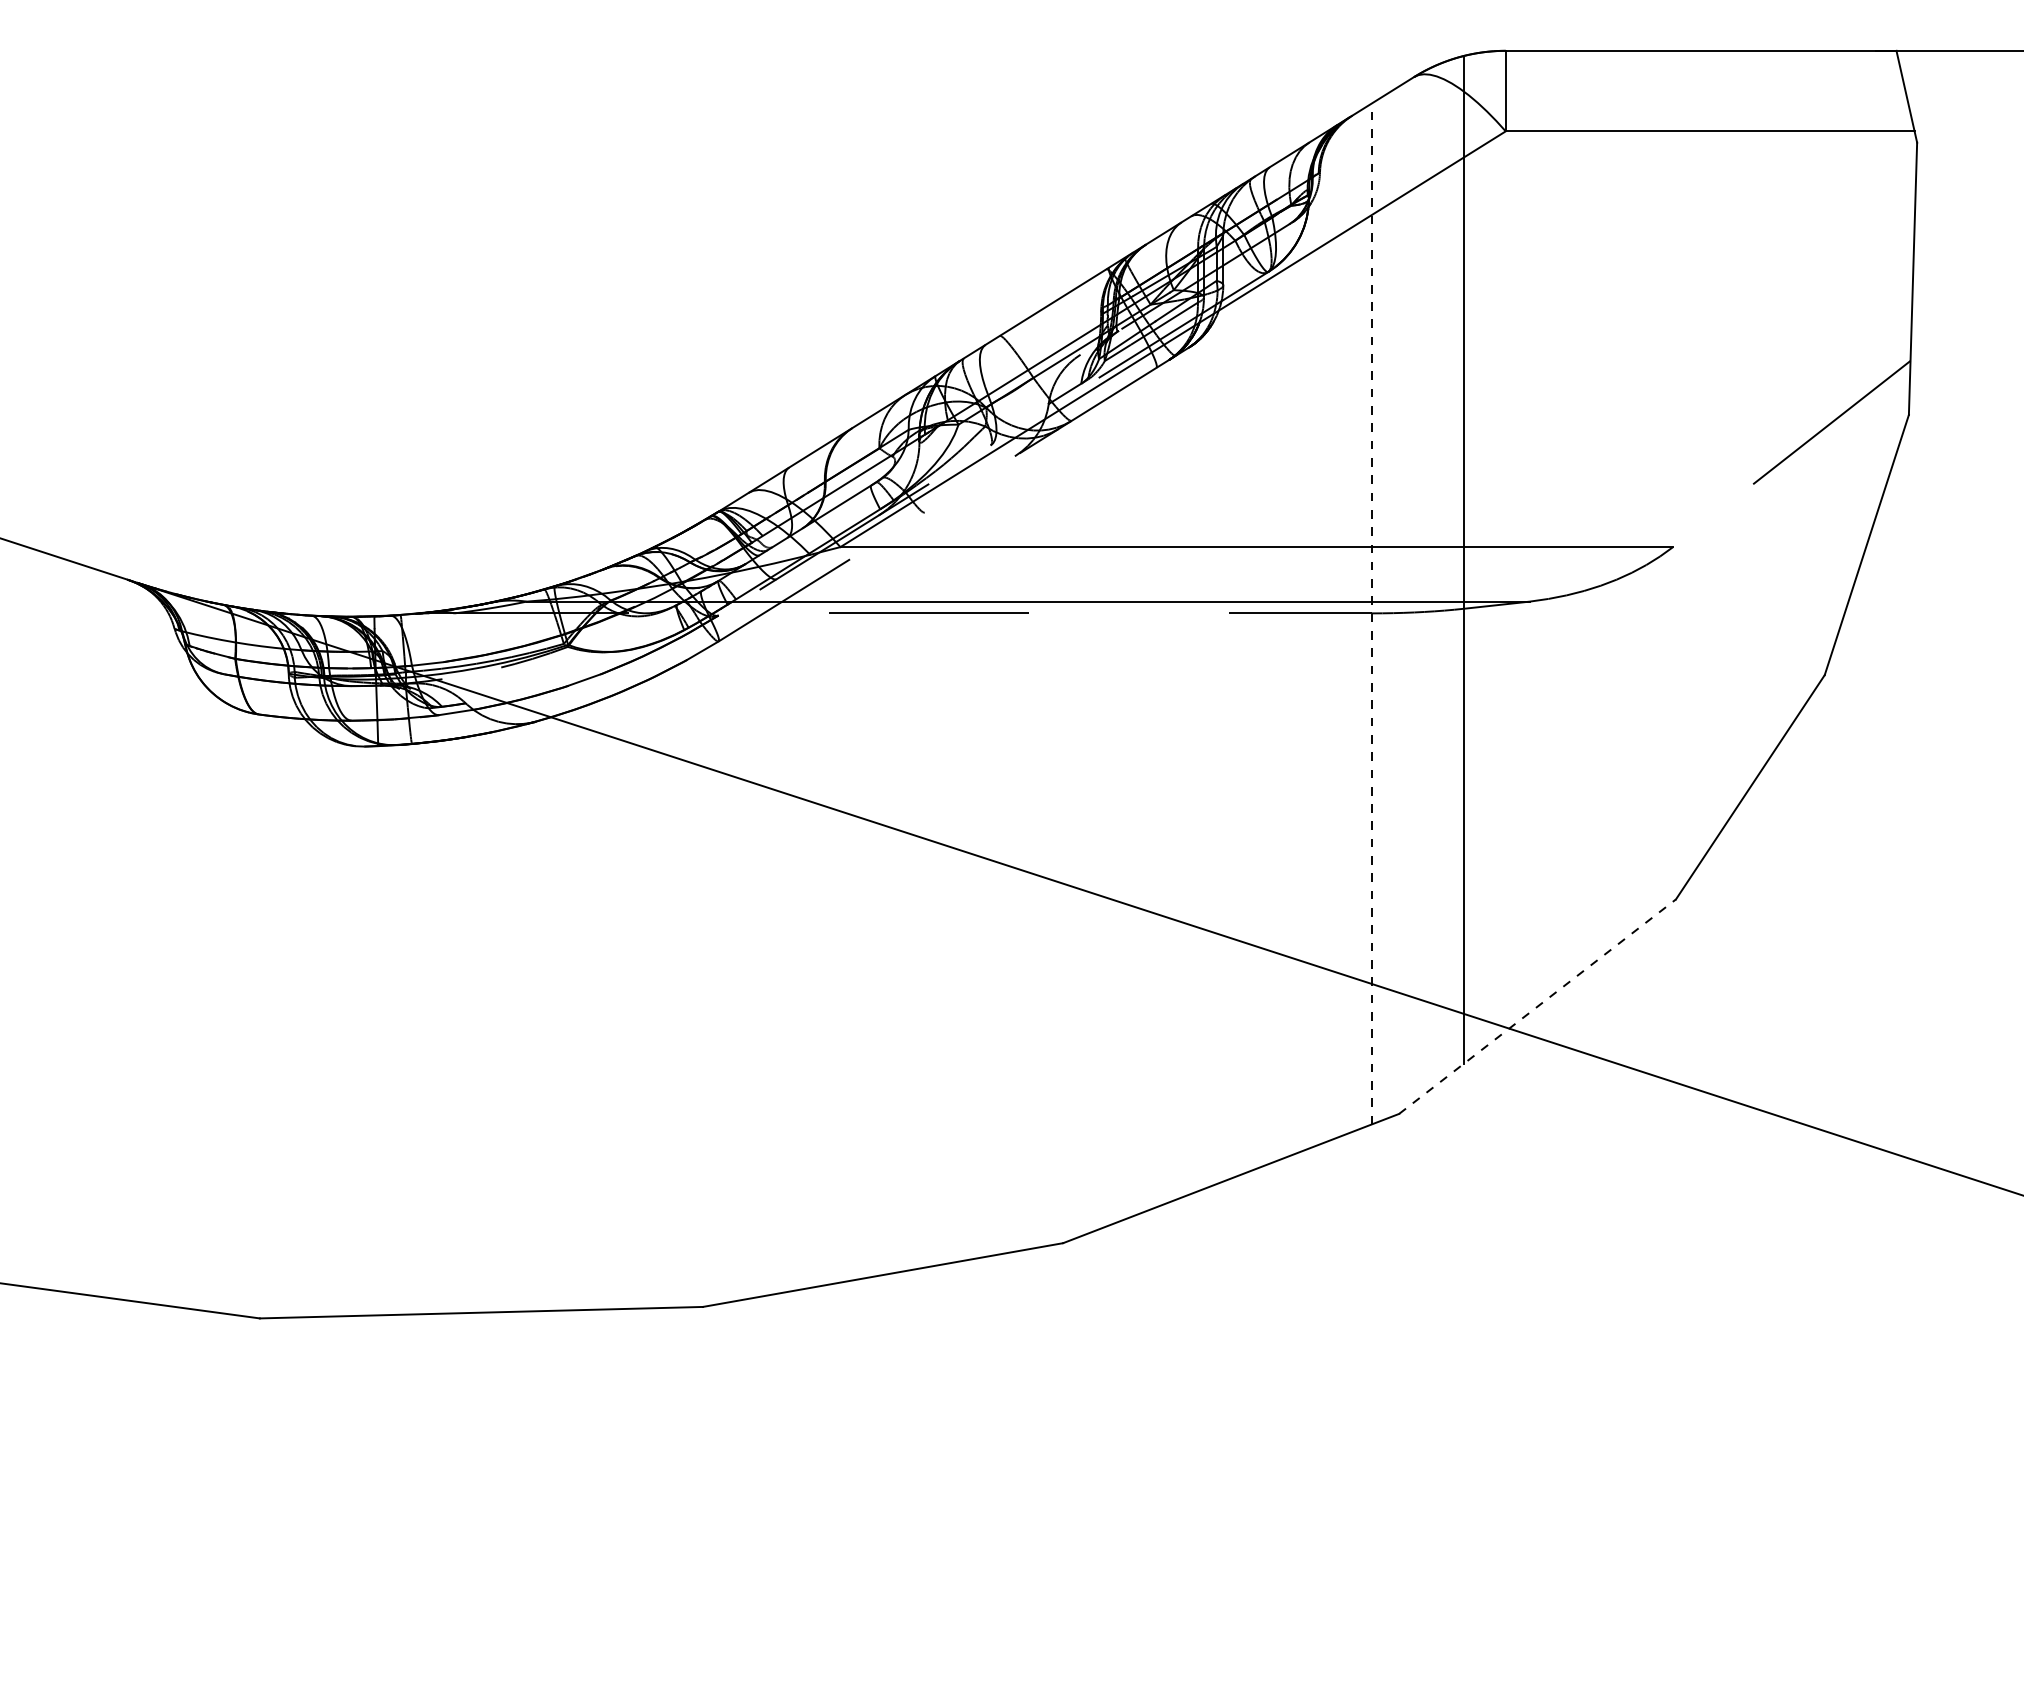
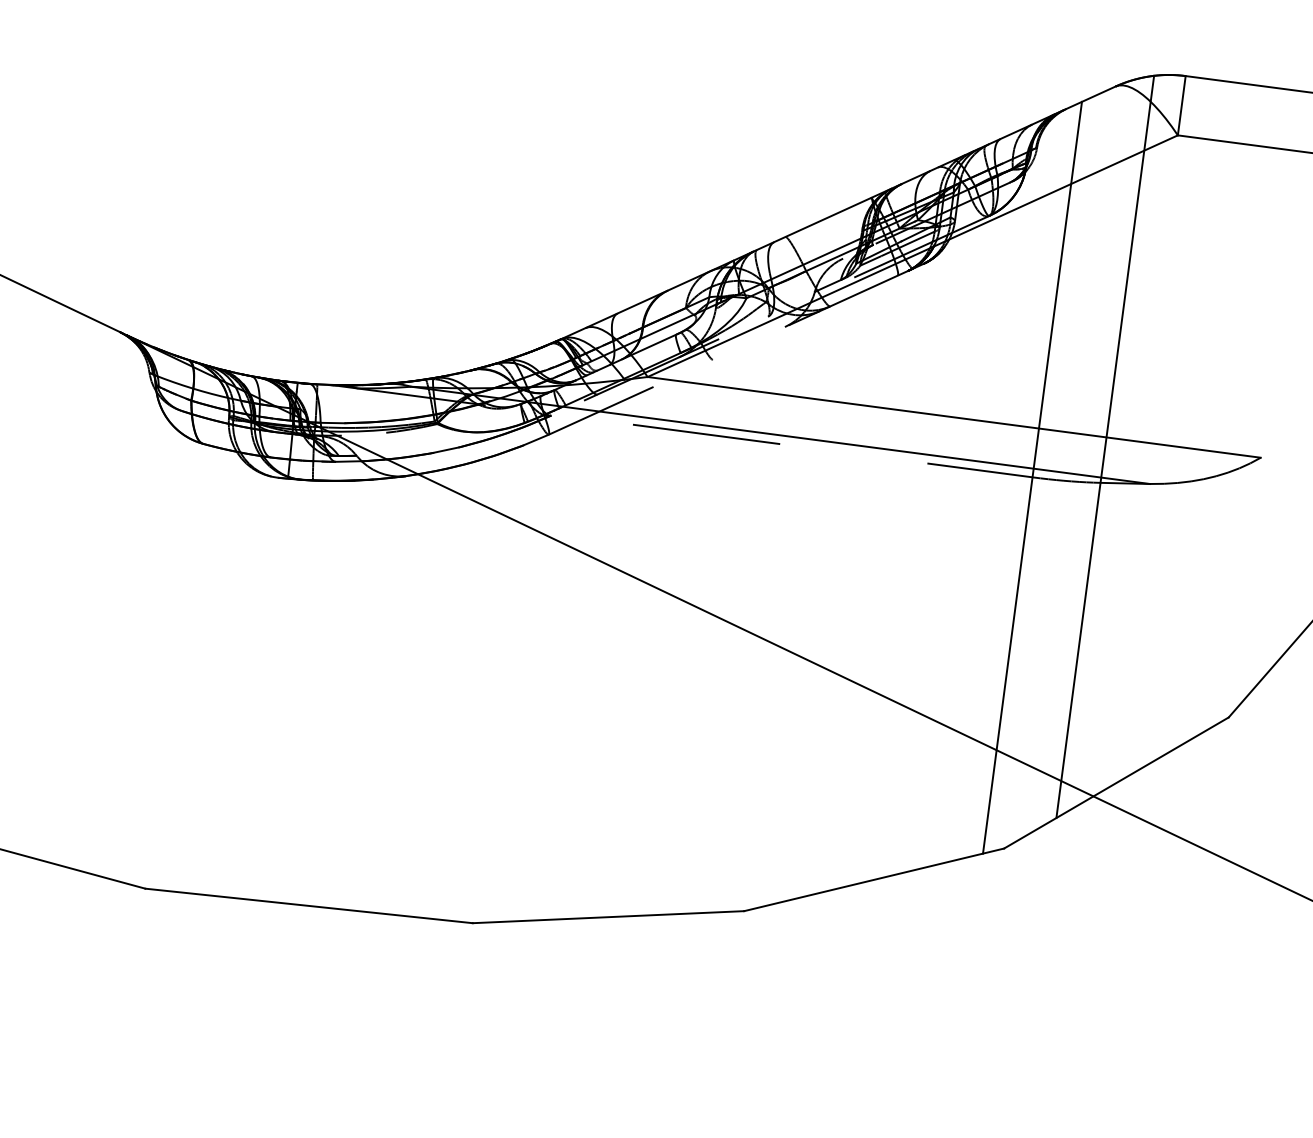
line: (1371, 613) -> (1032, 477), dashed -> solid
line: (1537, 1006) -> (1116, 782), dashed -> solid

